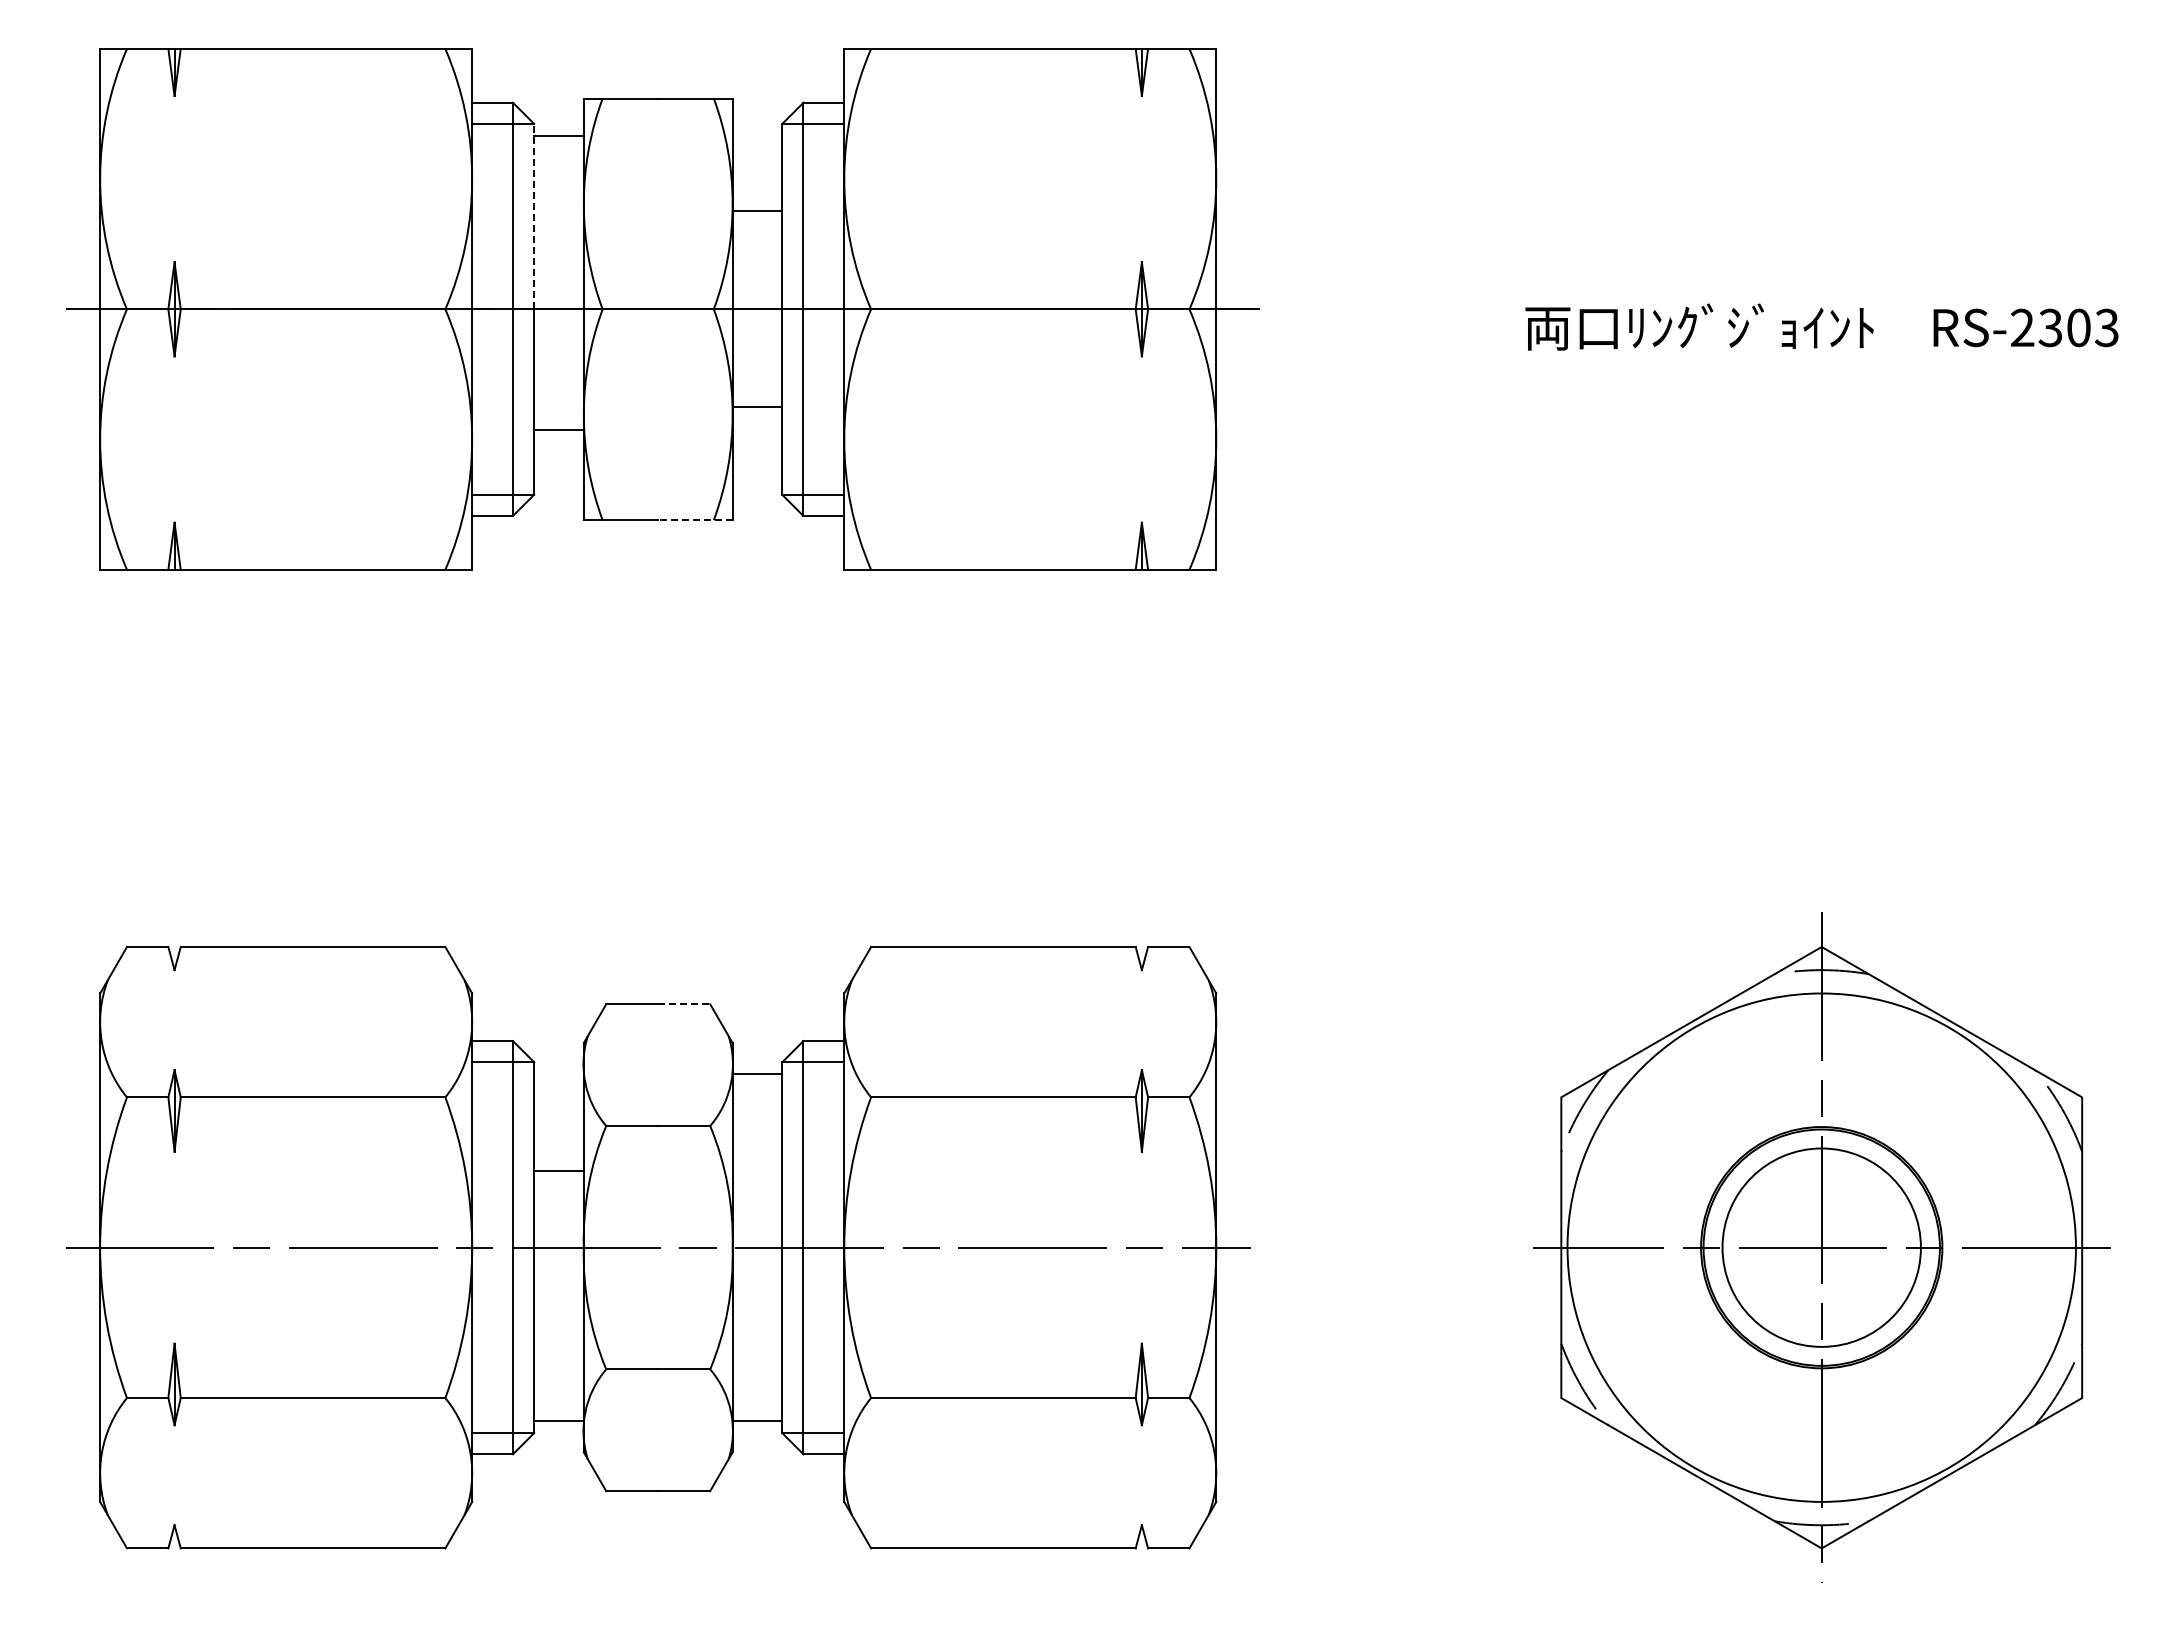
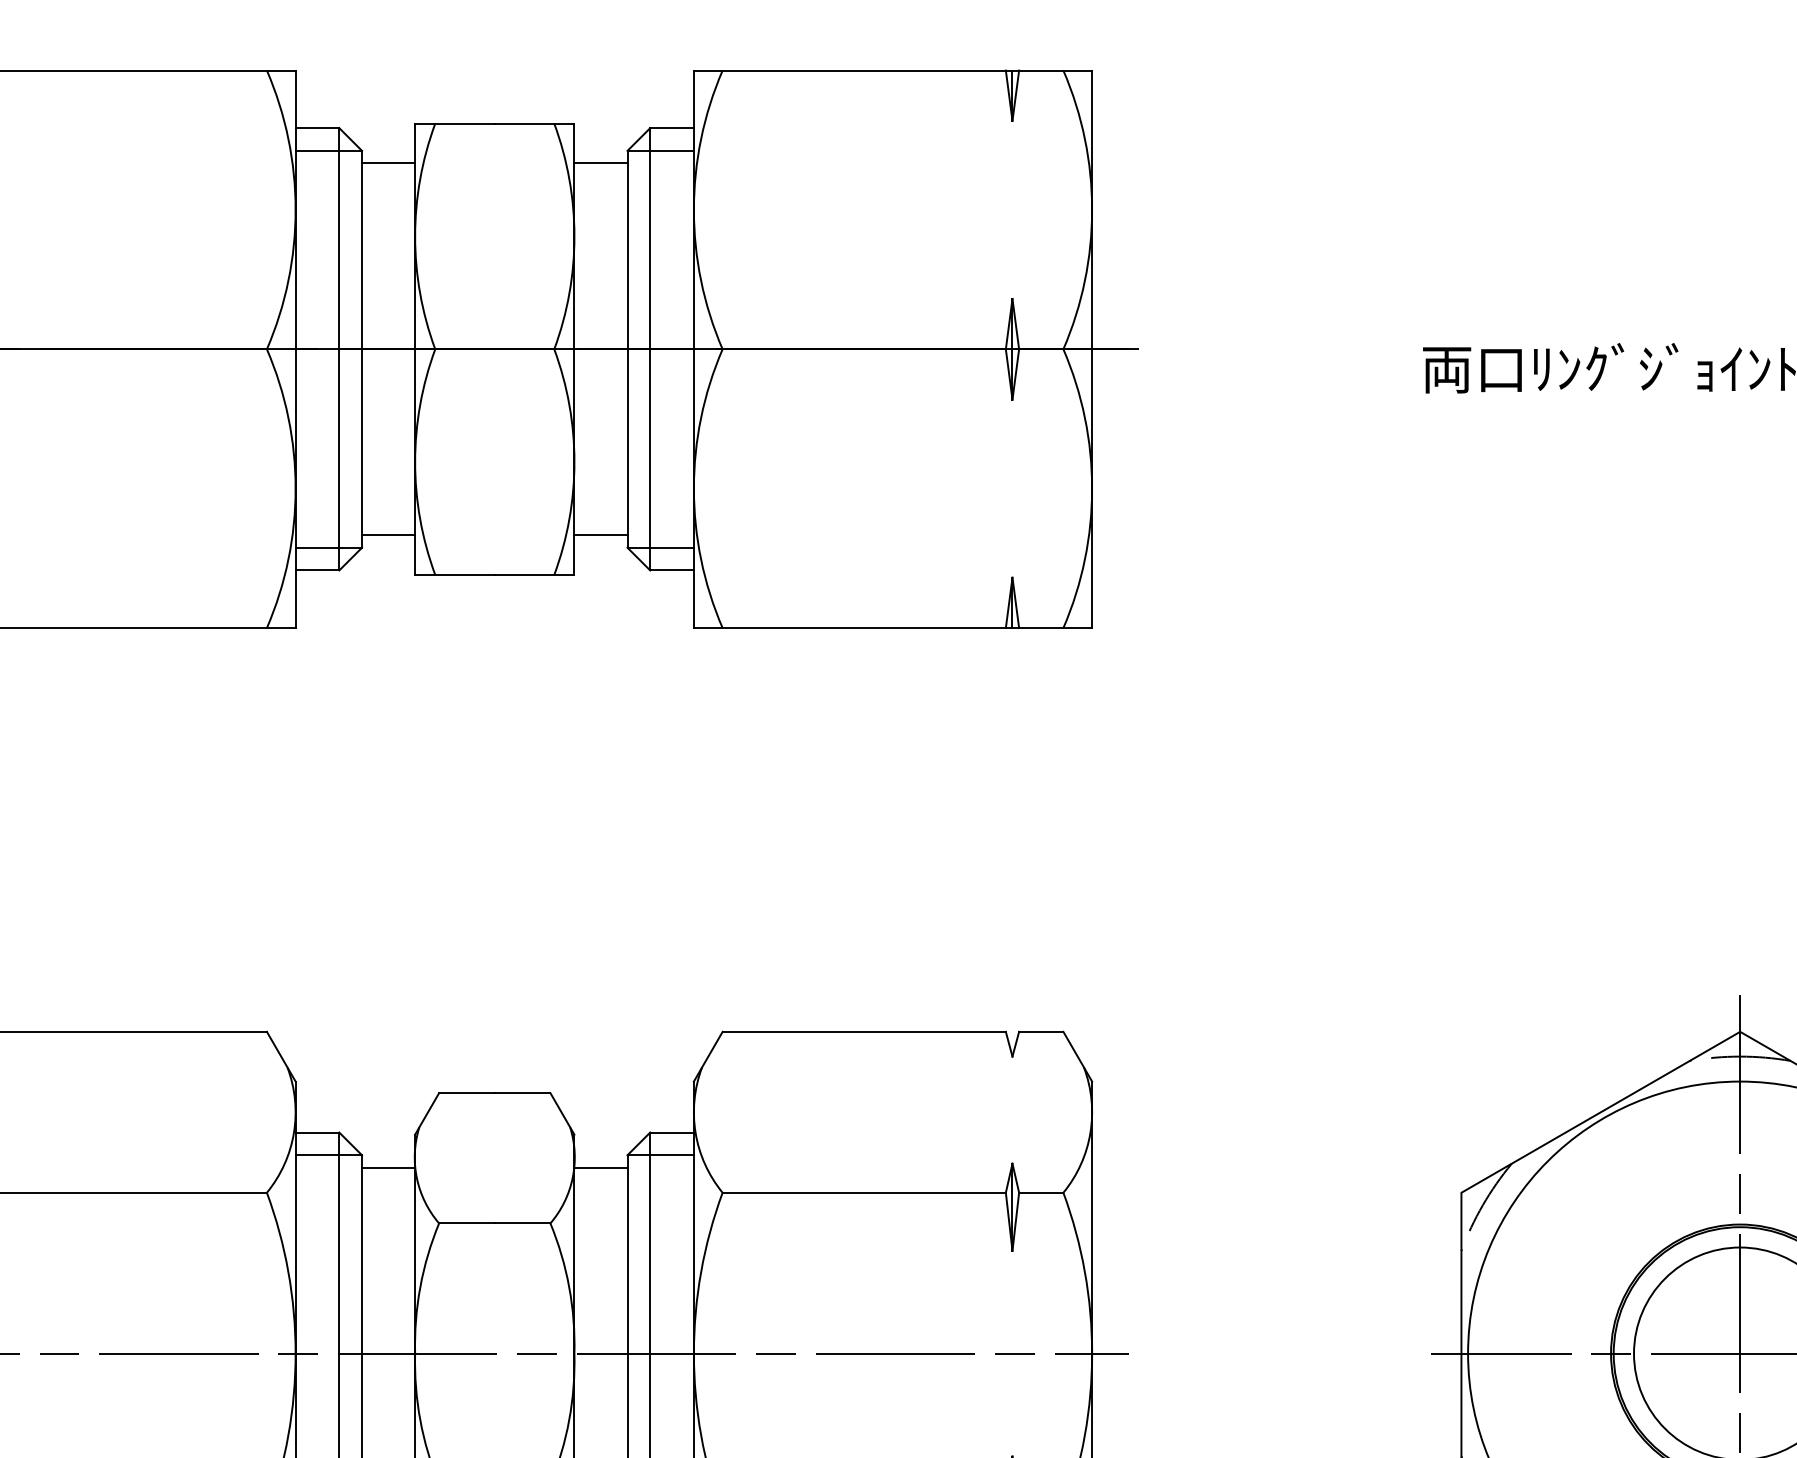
line: (757, 210) -> (601, 163), moved
line: (534, 216) -> (362, 249), dashed -> solid
line: (757, 406) -> (601, 534), moved
line: (558, 429) -> (388, 534), moved
line: (694, 520) -> (533, 575), dashed -> solid
line: (684, 1004) -> (522, 1093), dashed -> solid
line: (558, 1171) -> (388, 1168), moved

